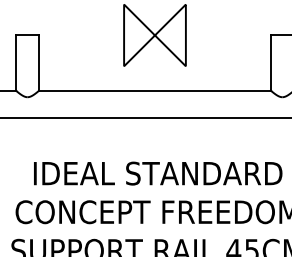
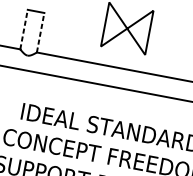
line: (15, 63) -> (23, 29), solid -> dashed
line: (39, 63) -> (40, 33), solid -> dashed

